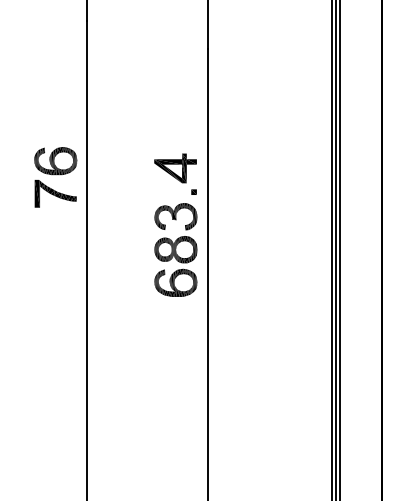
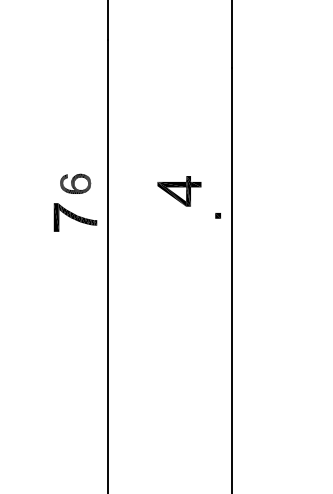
part: (55, 161) -> (75, 184), size x0.7
part: (175, 168) -> (179, 191), moved
part: (175, 249) -> (198, 274), removed

